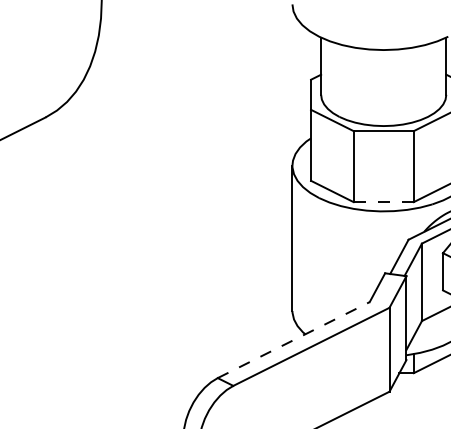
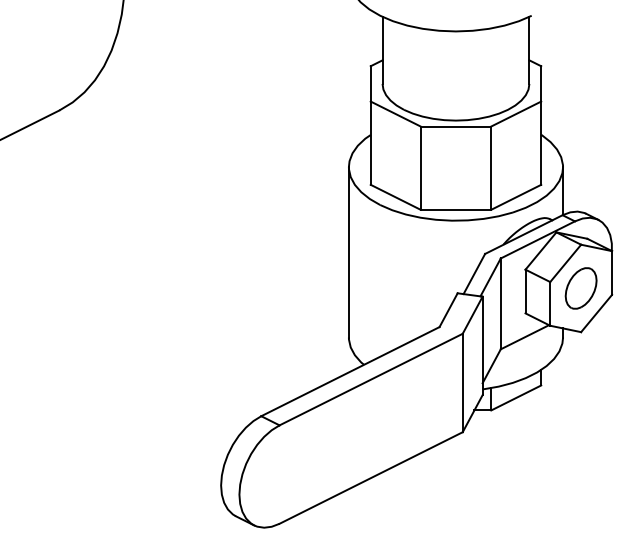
line: (383, 201) -> (455, 209), dashed -> solid
line: (293, 339) -> (350, 371), dashed -> solid

